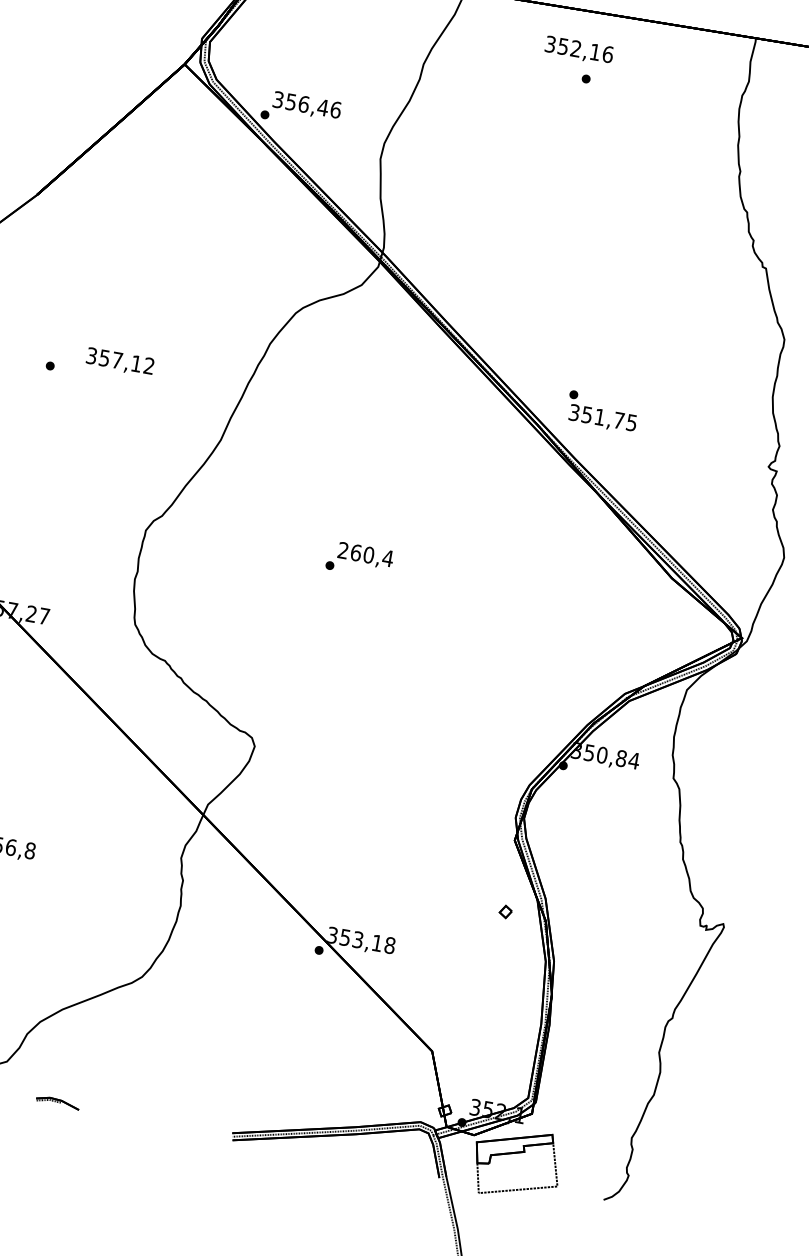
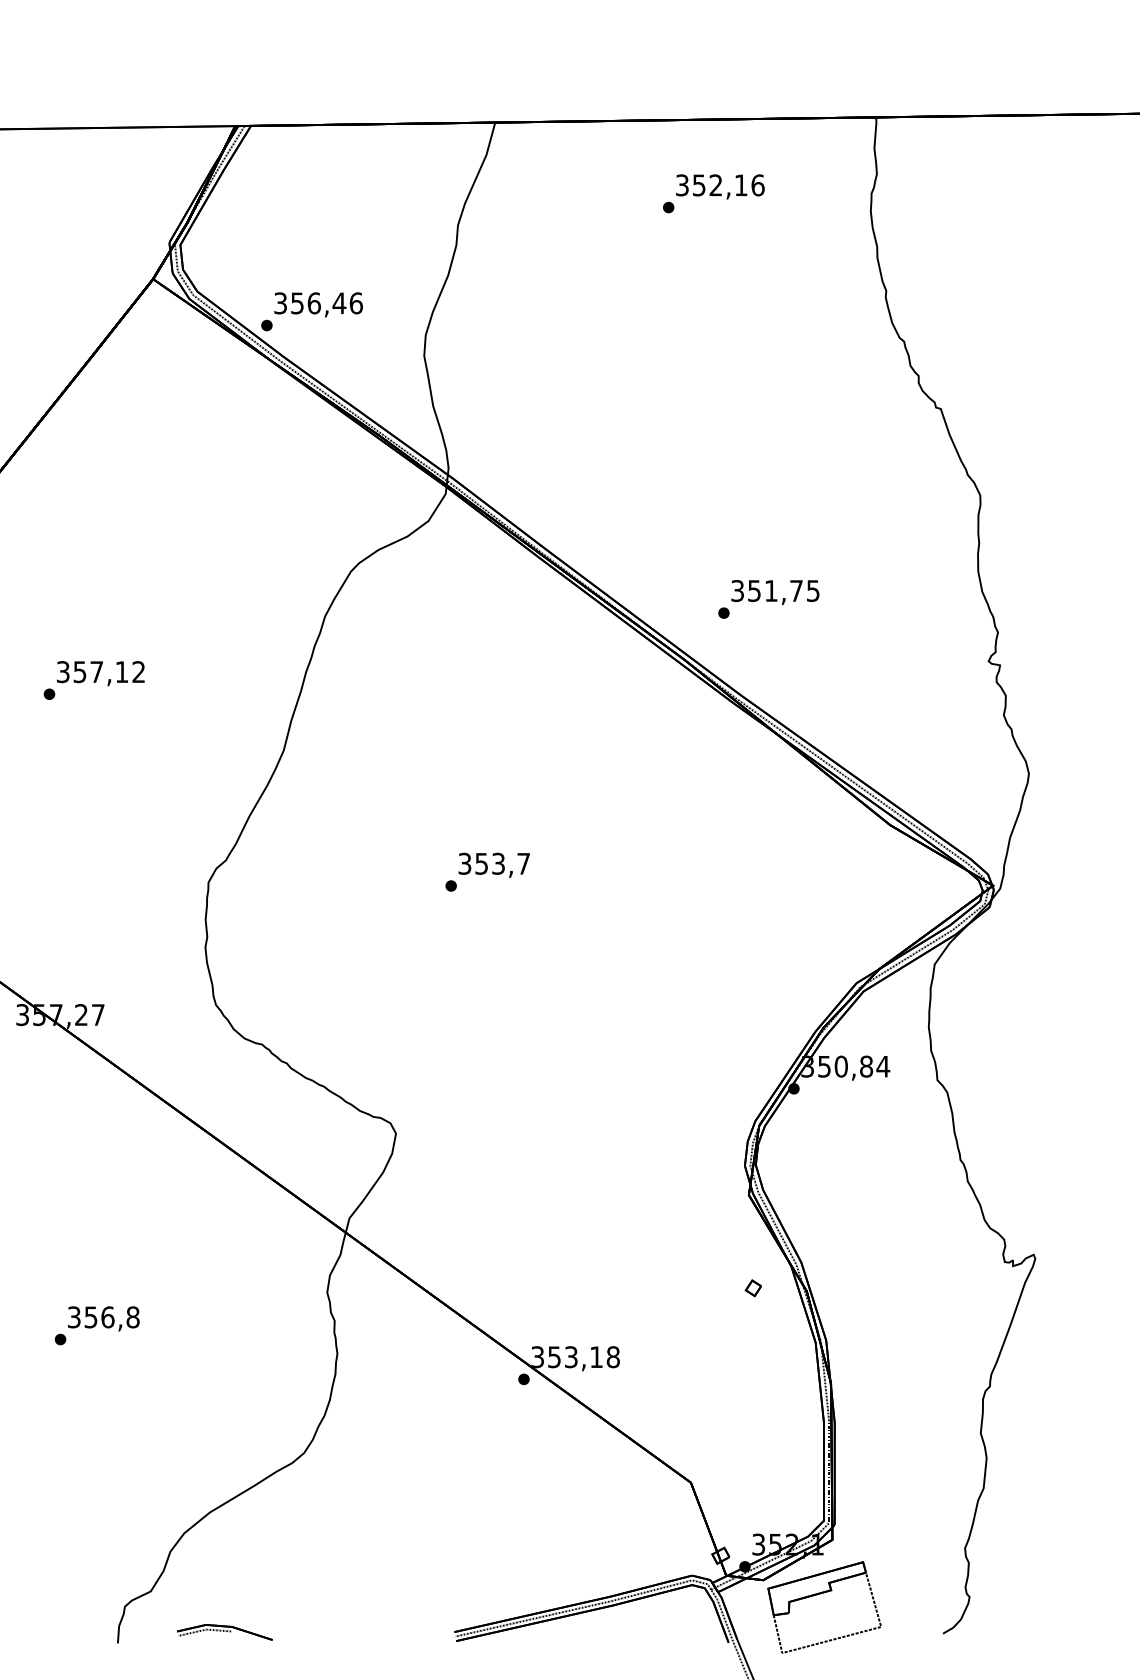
text: (579, 50) -> (720, 186), moved
text: (119, 362) -> (100, 673), moved
text: (602, 418) -> (775, 592), moved
text: (365, 554) -> (494, 863), 260,4 -> 353,7
part: (57, 1102) -> (224, 1632), size x1.67

